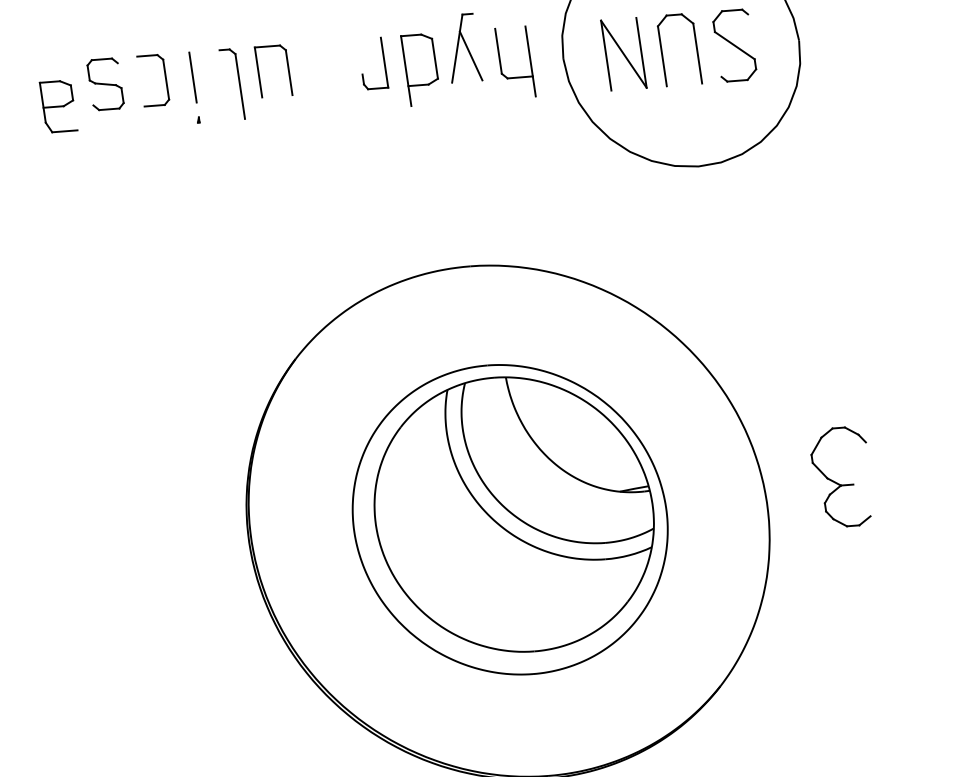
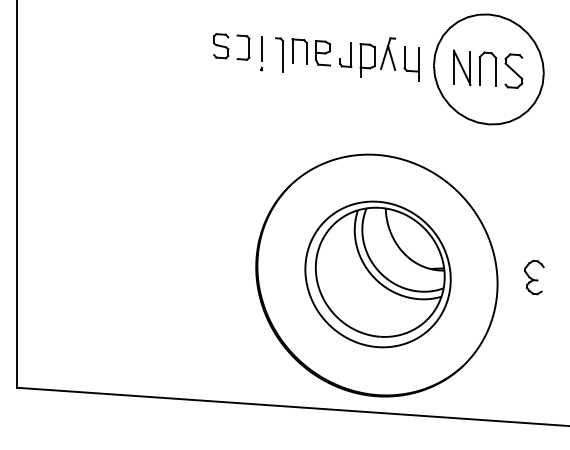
part: (59, 106) -> (323, 53), moved
part: (843, 477) -> (534, 277), size x0.71

